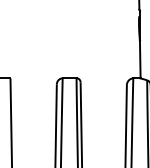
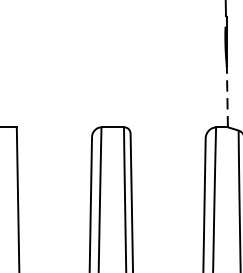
line: (140, 59) -> (227, 96), solid -> dashed

